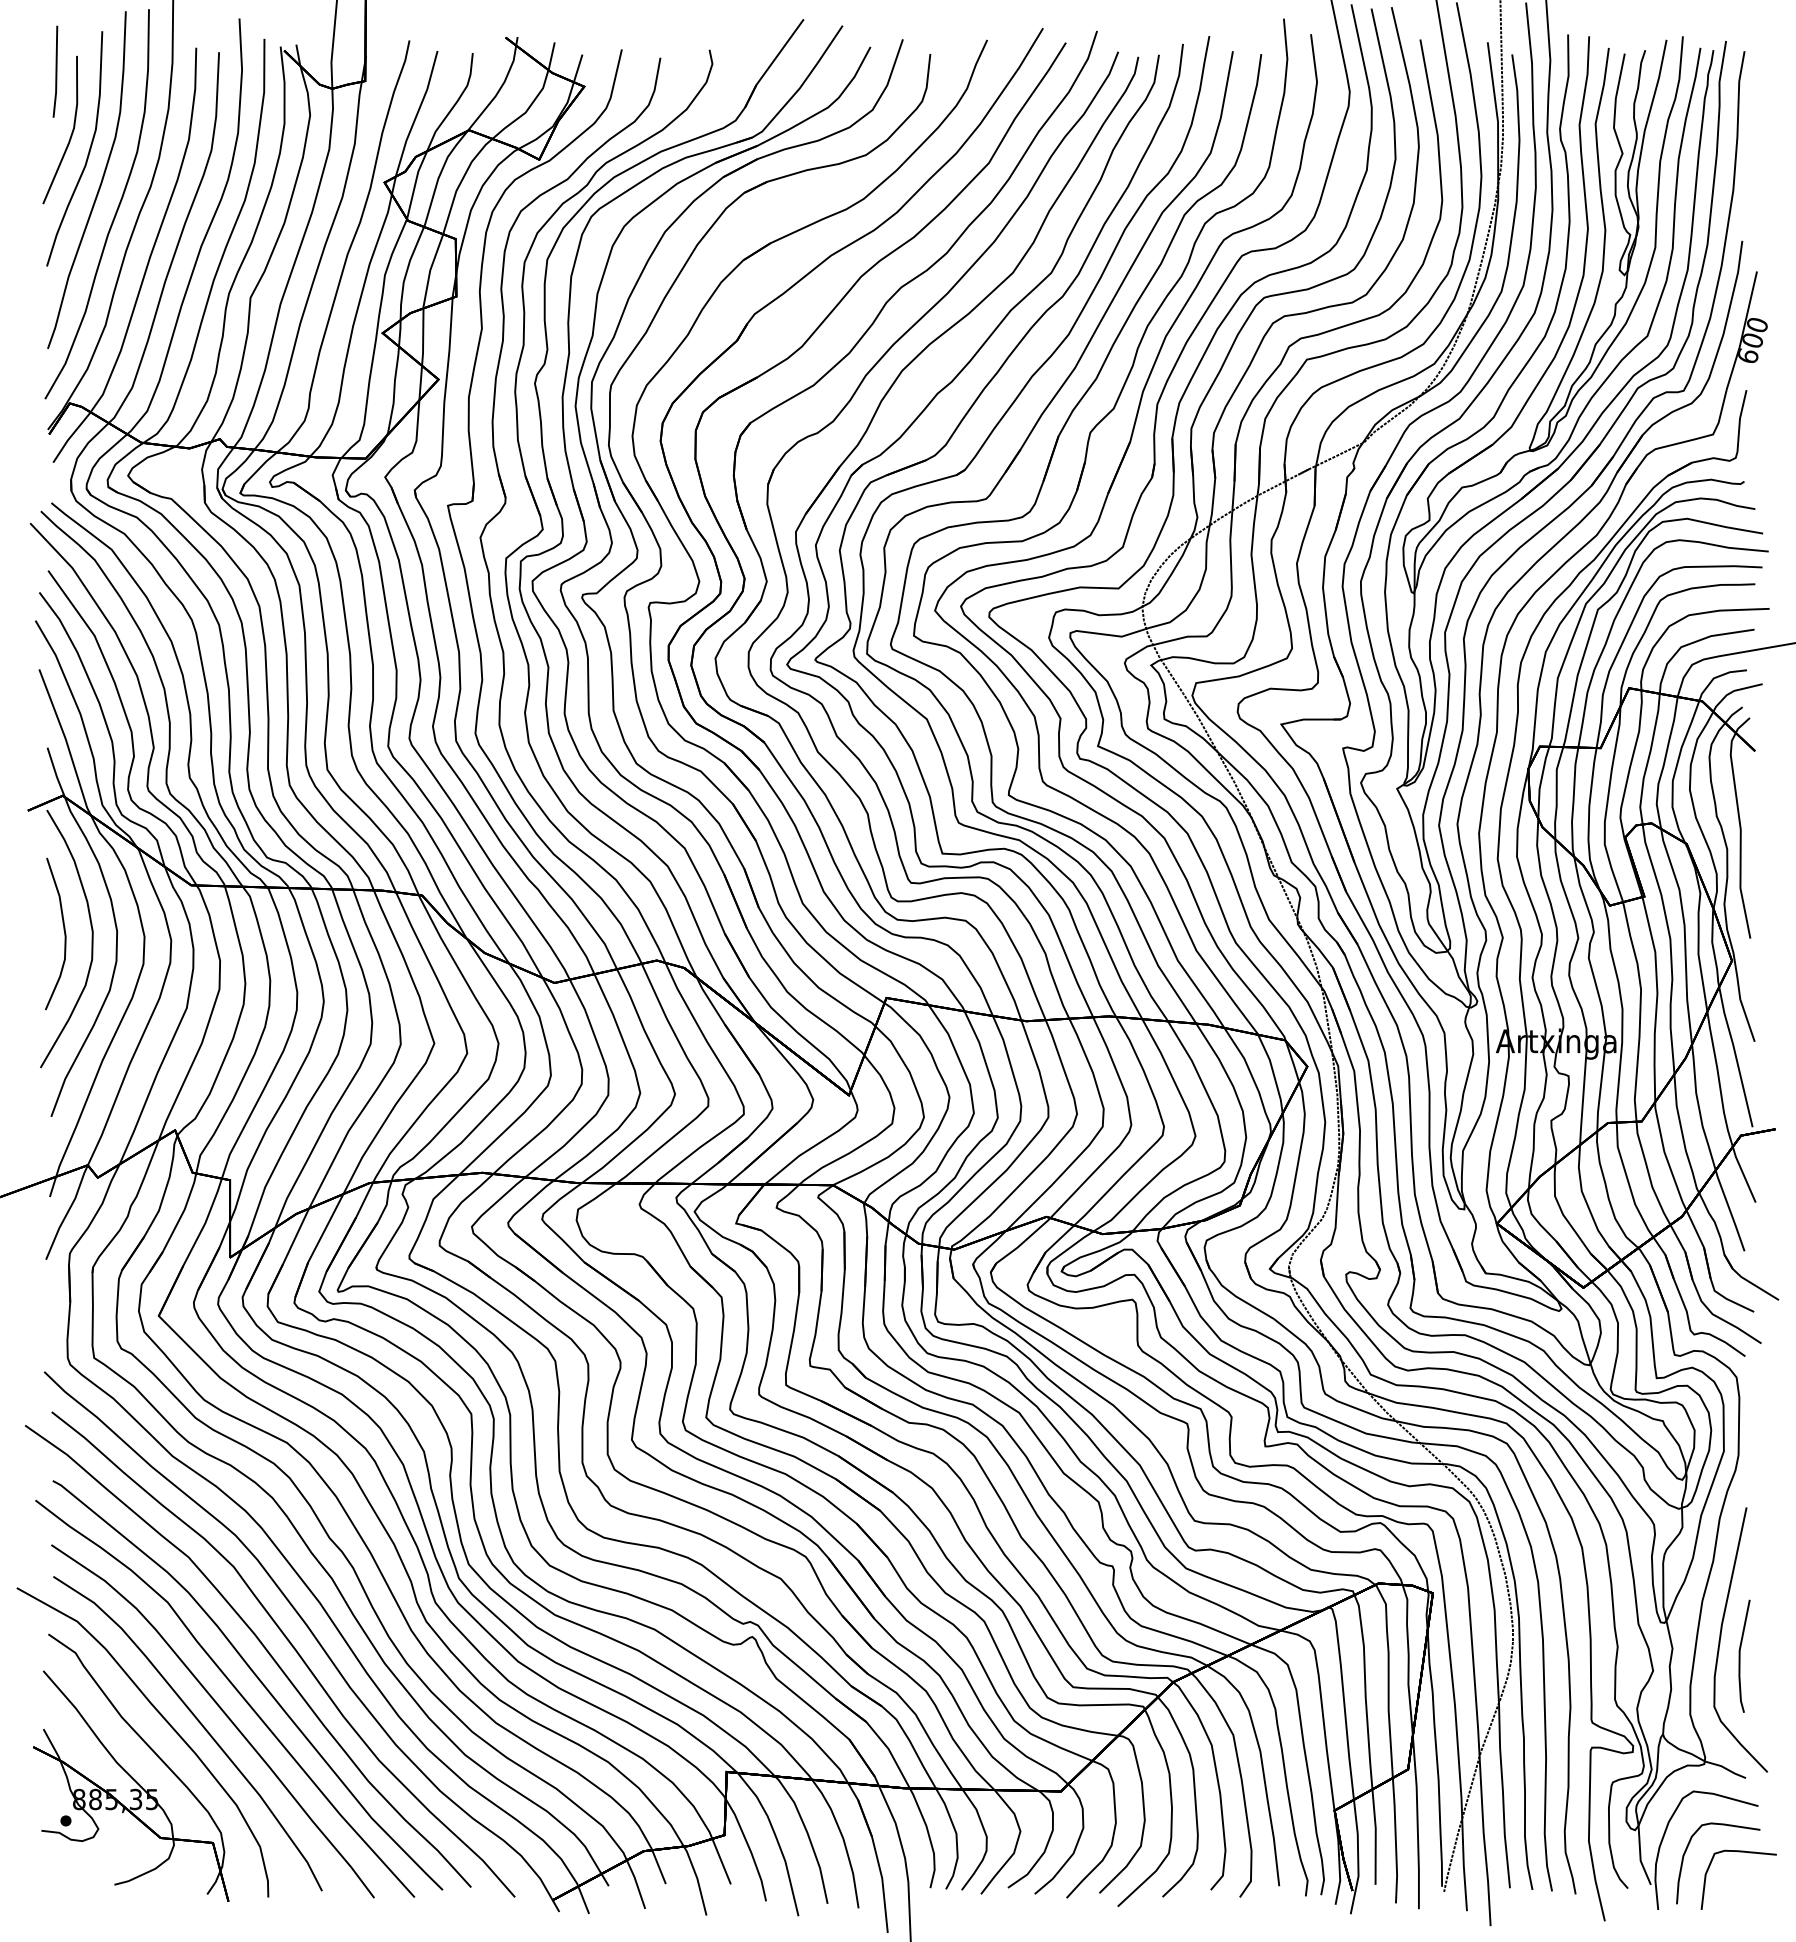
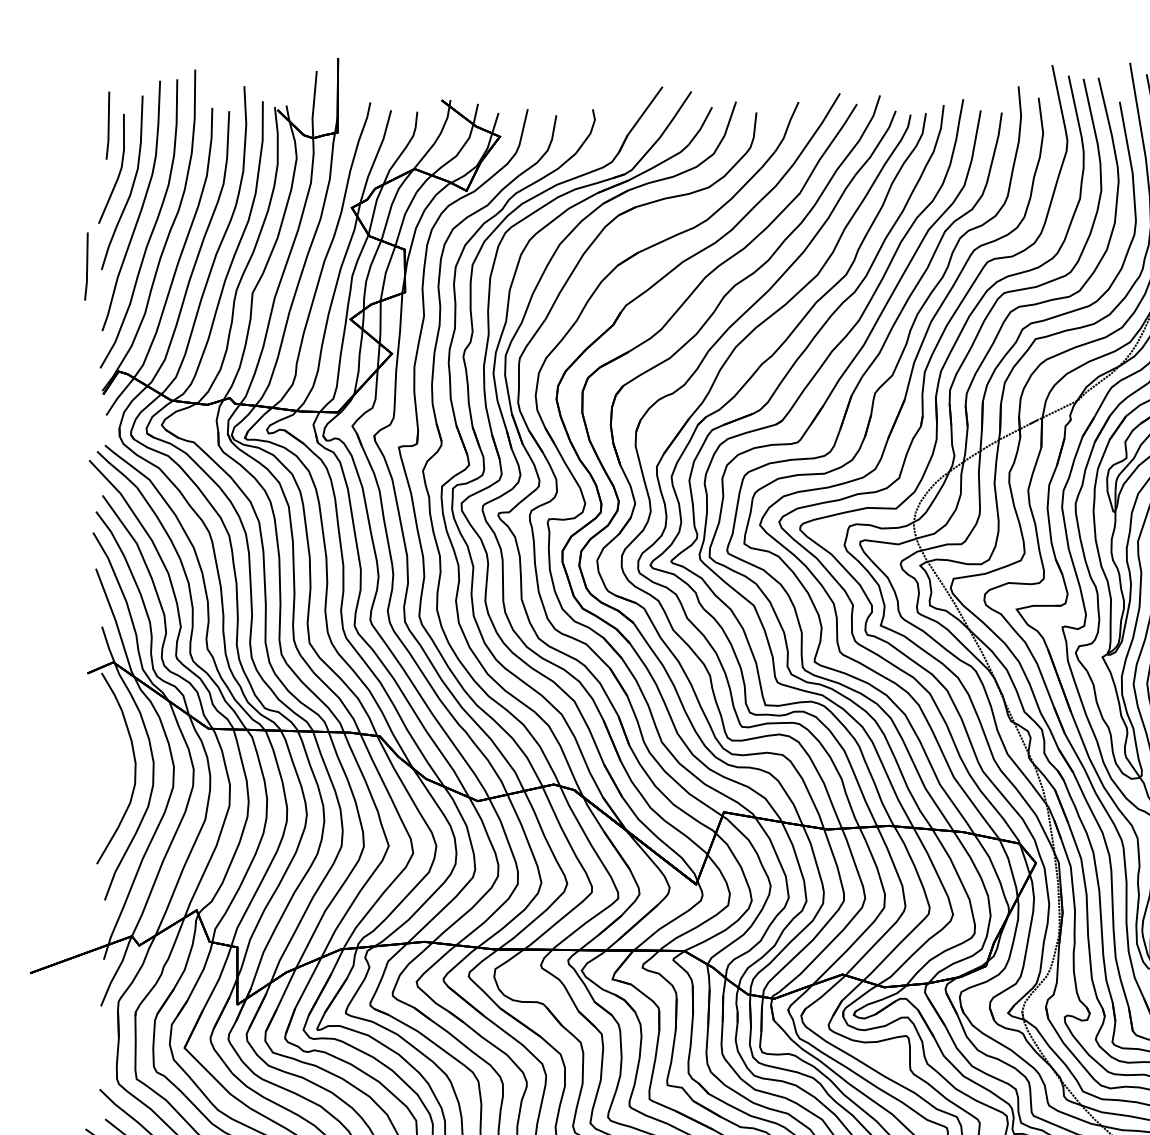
line: (26, 261) -> (86, 266), added
curve: (63, 930) -> (113, 762), removed

